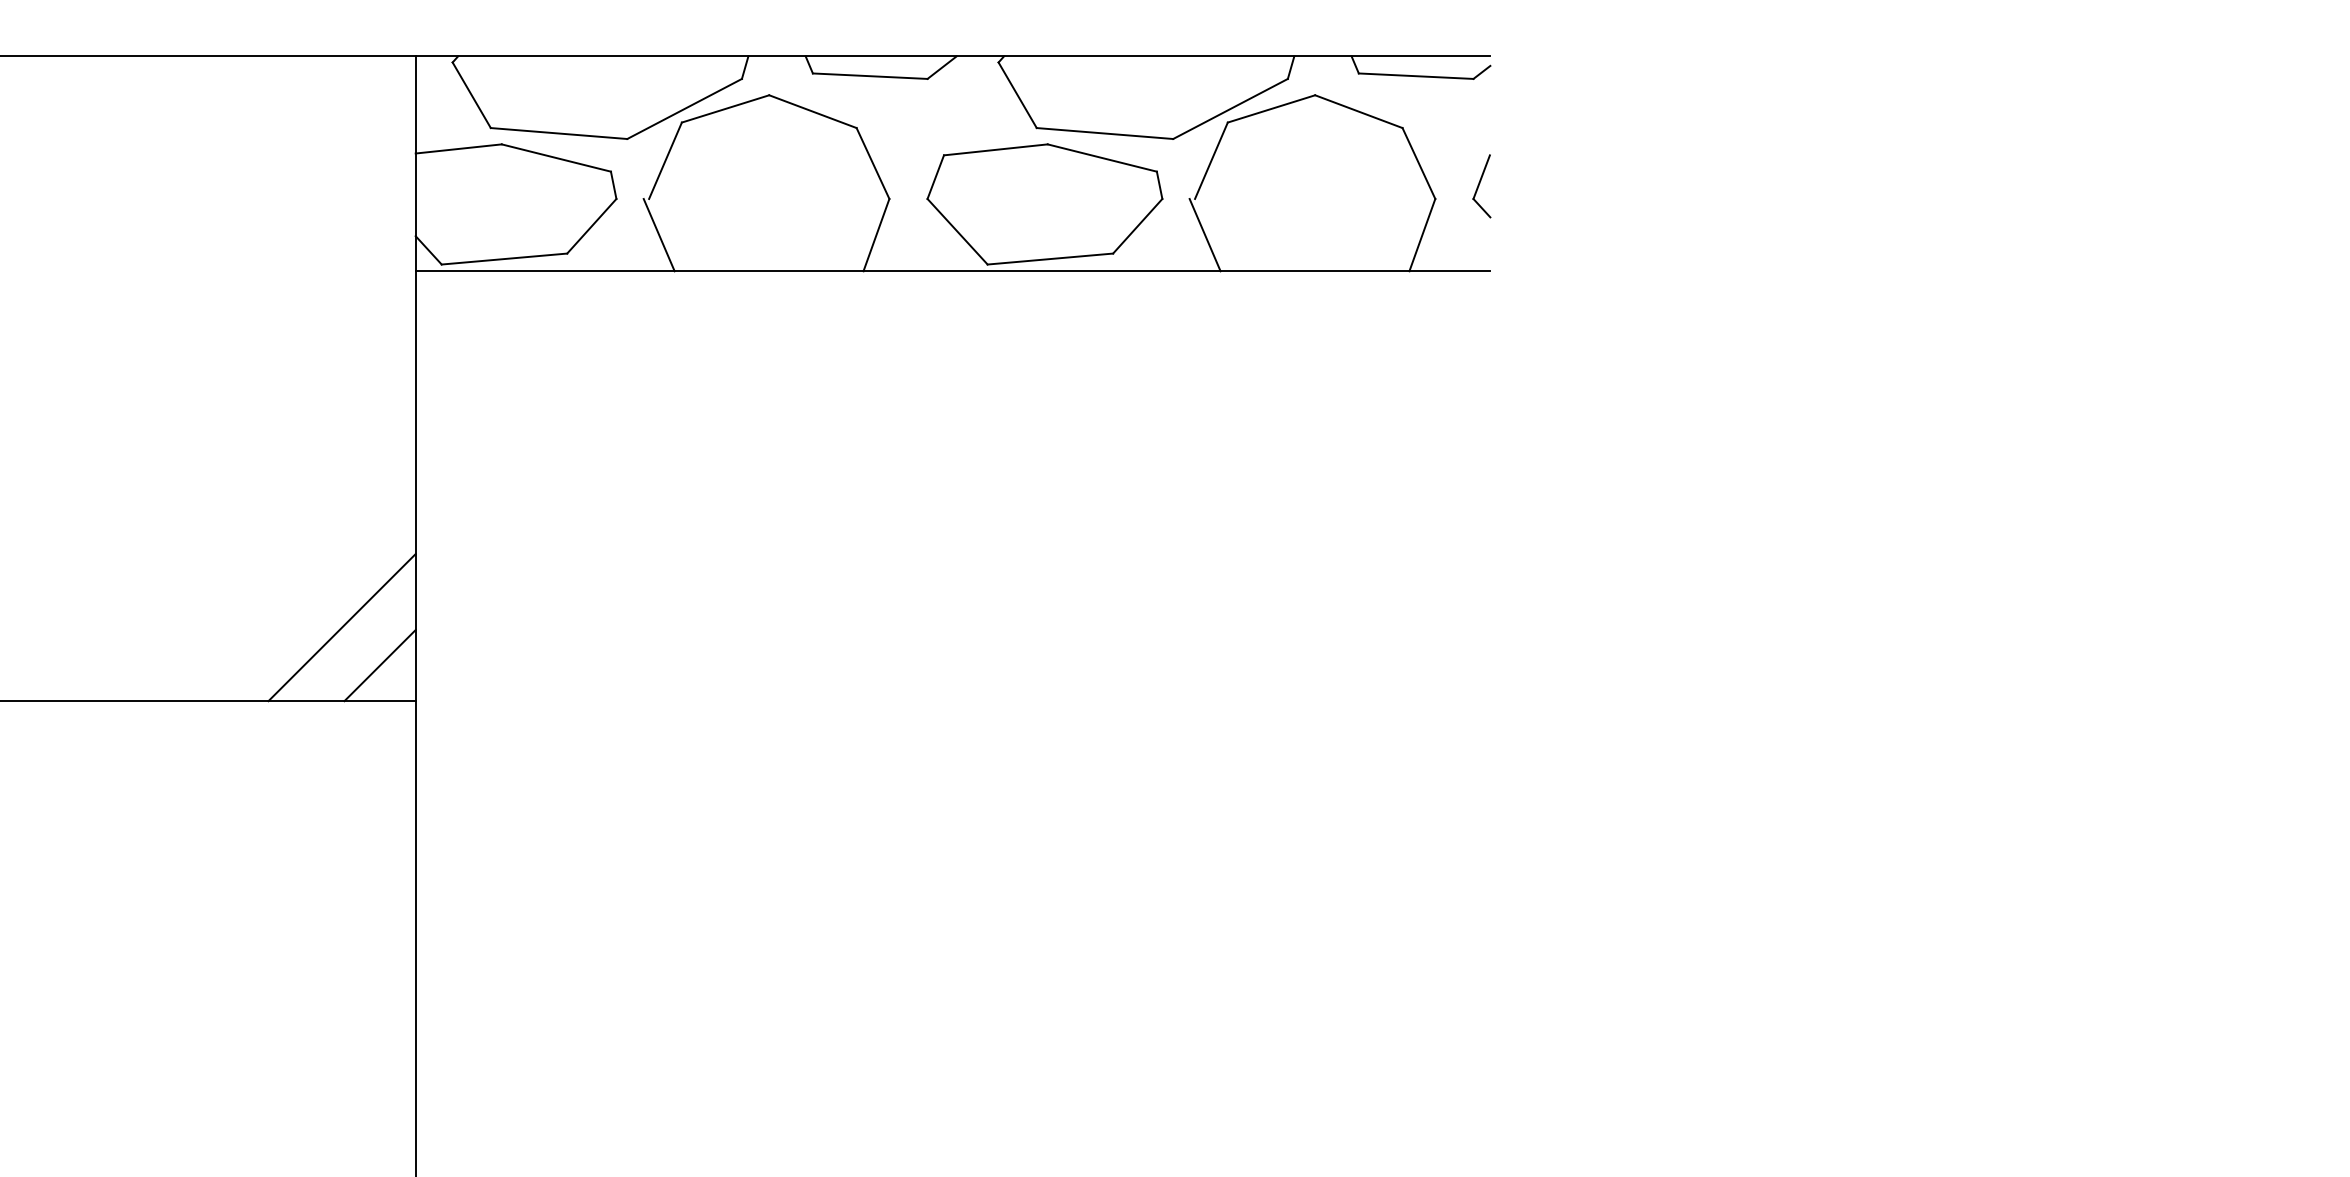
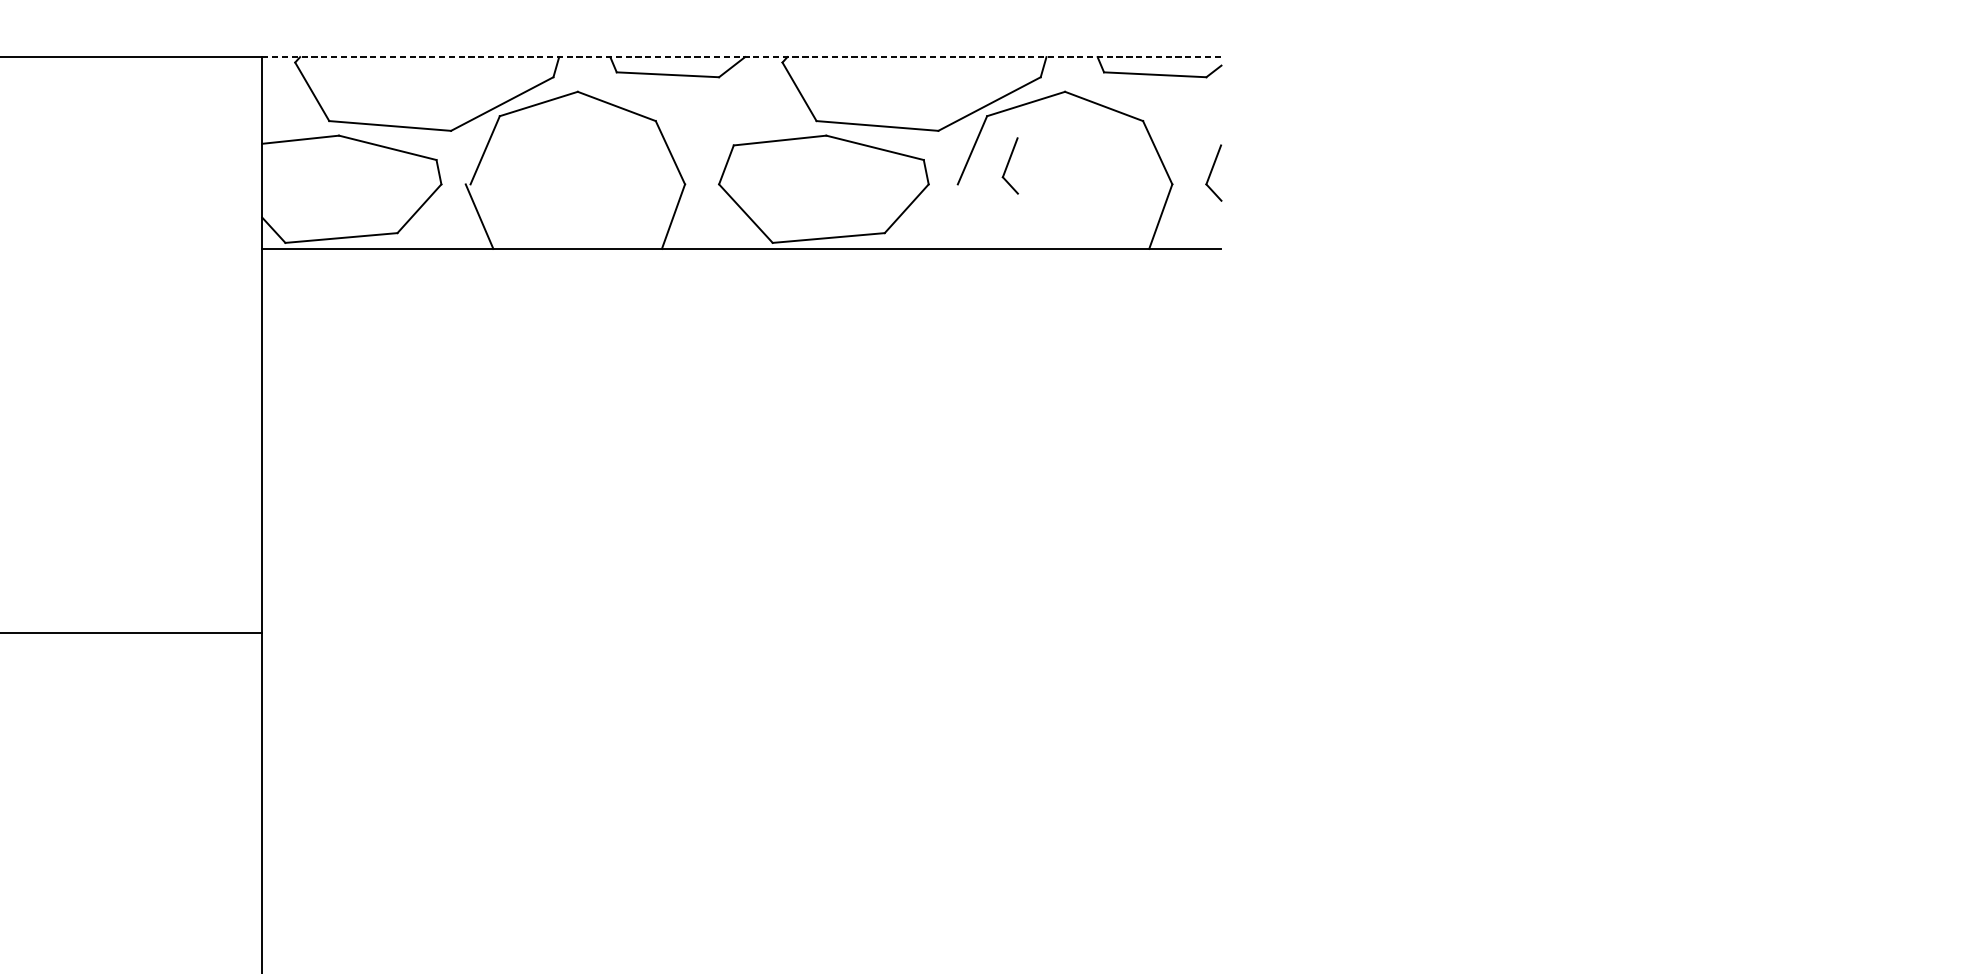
line: (953, 56) -> (742, 57), solid -> dashed
part: (1253, 178) -> (1010, 166), added
line: (1204, 234) -> (966, 216), removed
line: (341, 627) -> (195, 566), removed
line: (379, 665) -> (229, 600), removed

